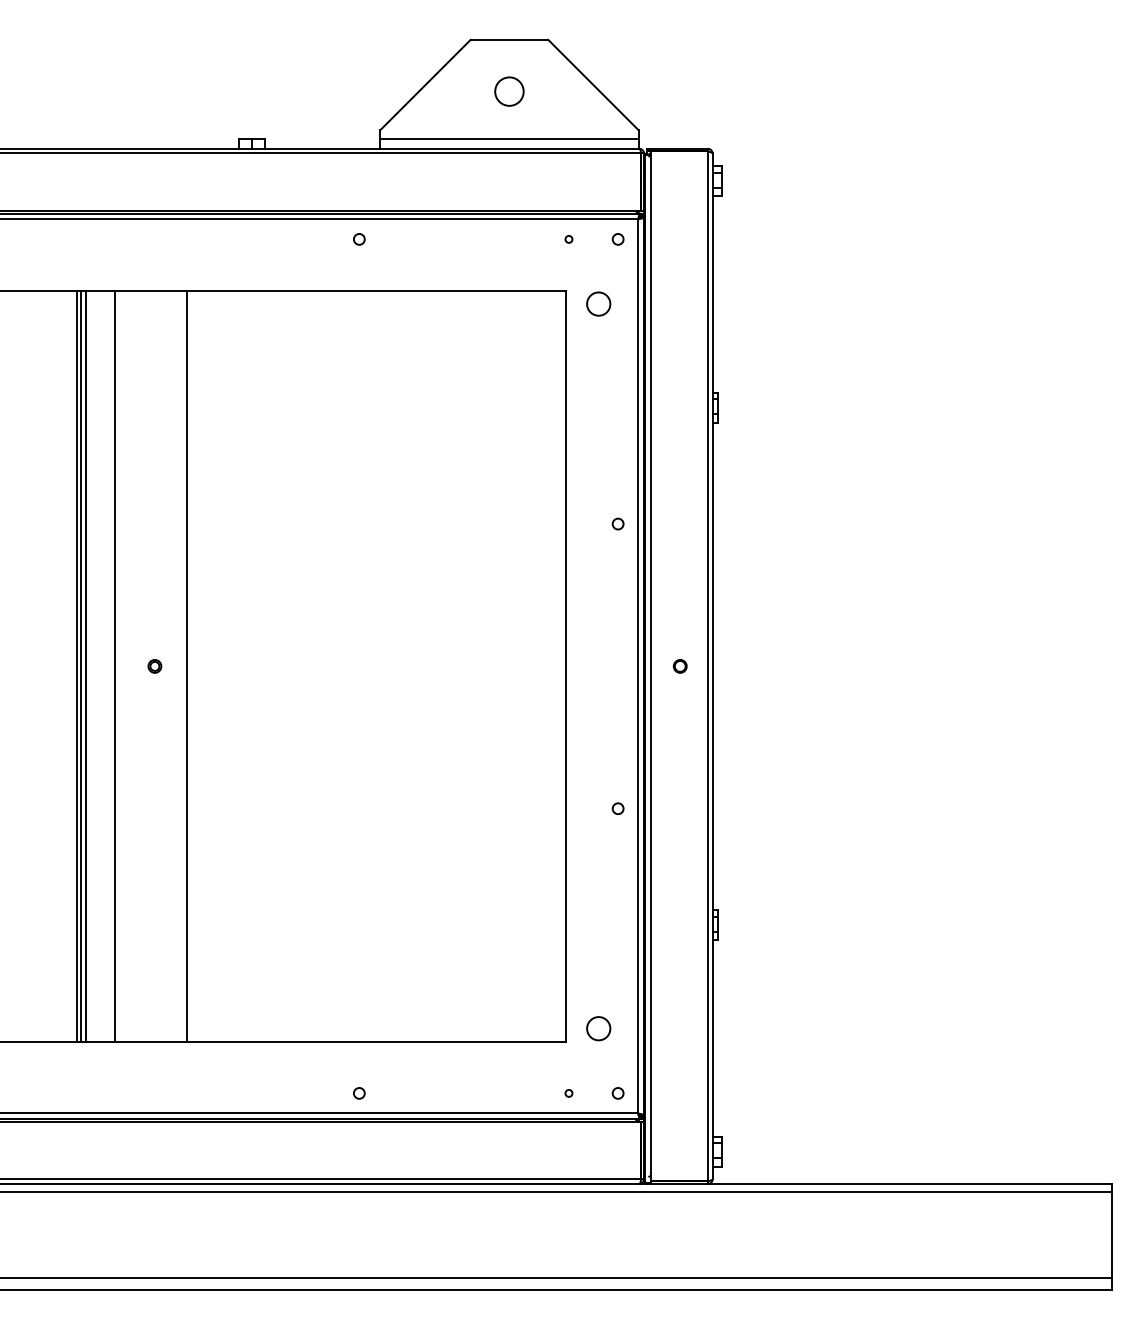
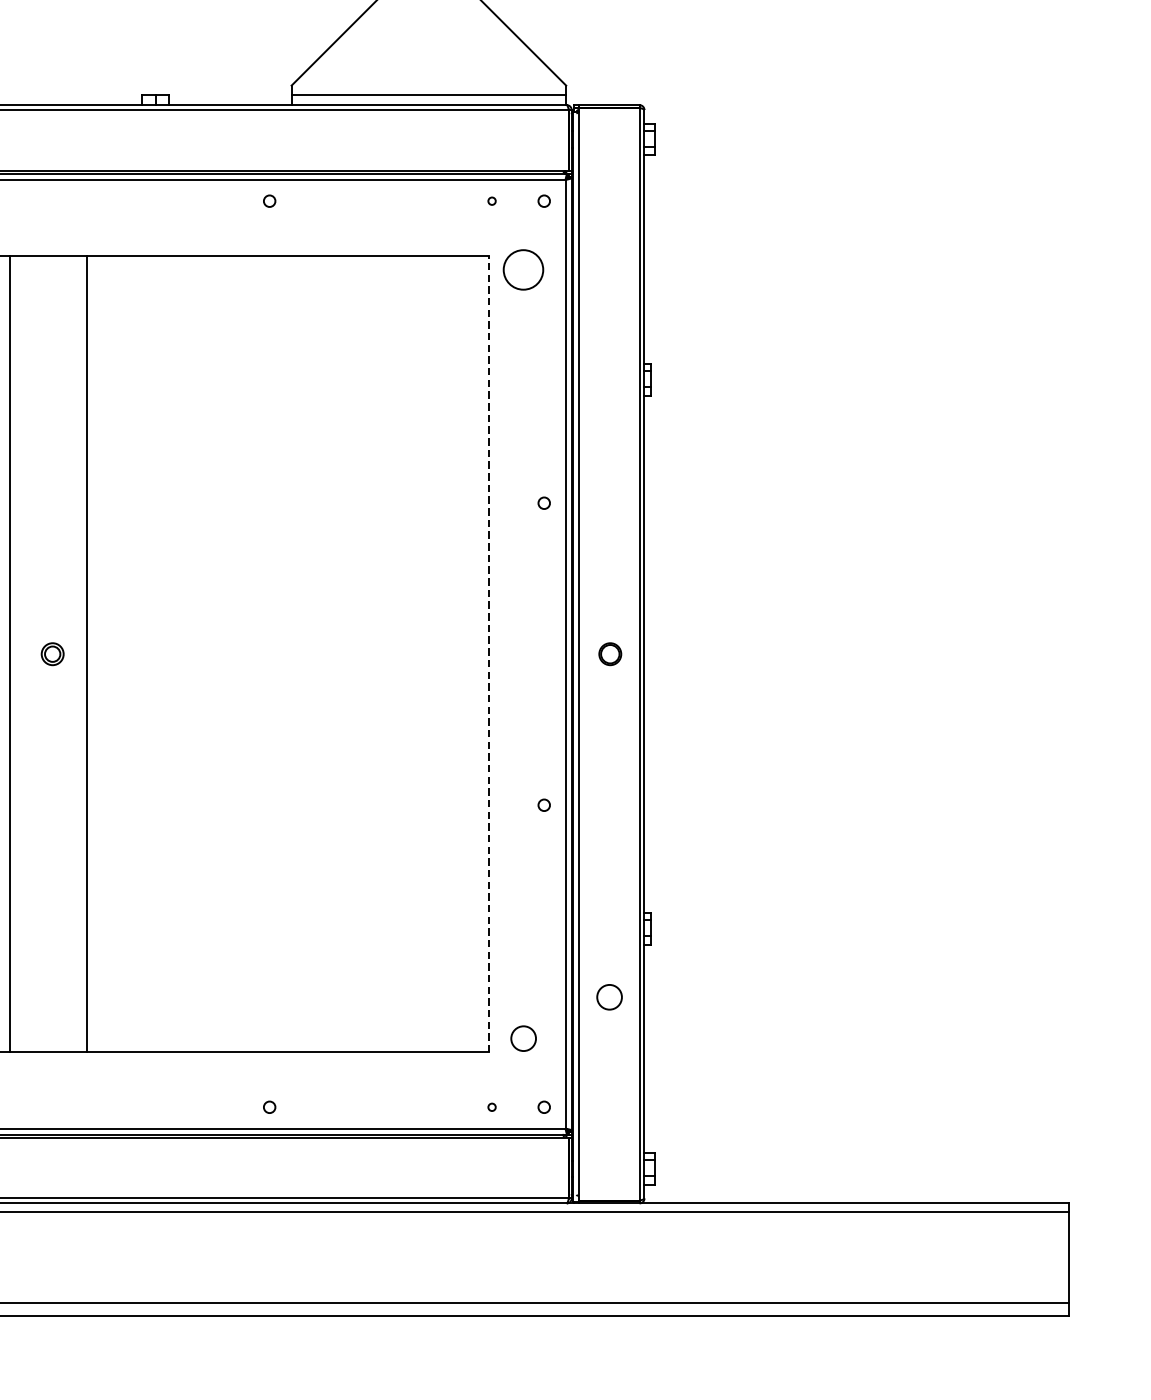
circle: (509, 91) -> (428, 44), removed
circle: (598, 303) -> (523, 269), size x1.6
line: (566, 665) -> (489, 653), solid -> dashed
part: (154, 666) -> (52, 654), size x1.6
part: (679, 666) -> (609, 654), size x1.6
circle: (679, 989) -> (609, 997), added

